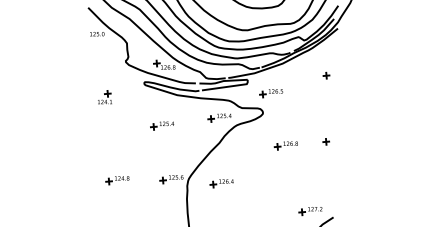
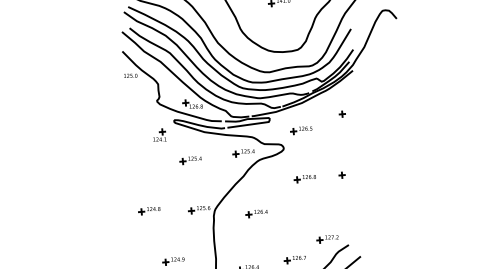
part: (271, 93) -> (301, 130), moved
part: (104, 96) -> (159, 134), moved
part: (221, 183) -> (256, 213), moved

